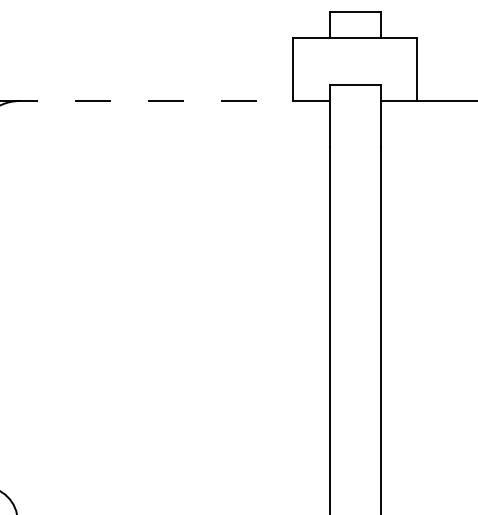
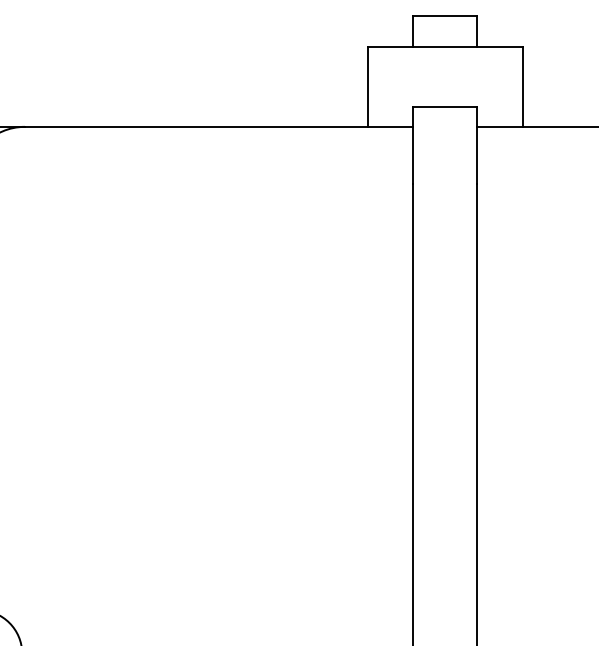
line: (174, 100) -> (218, 126), dashed -> solid

